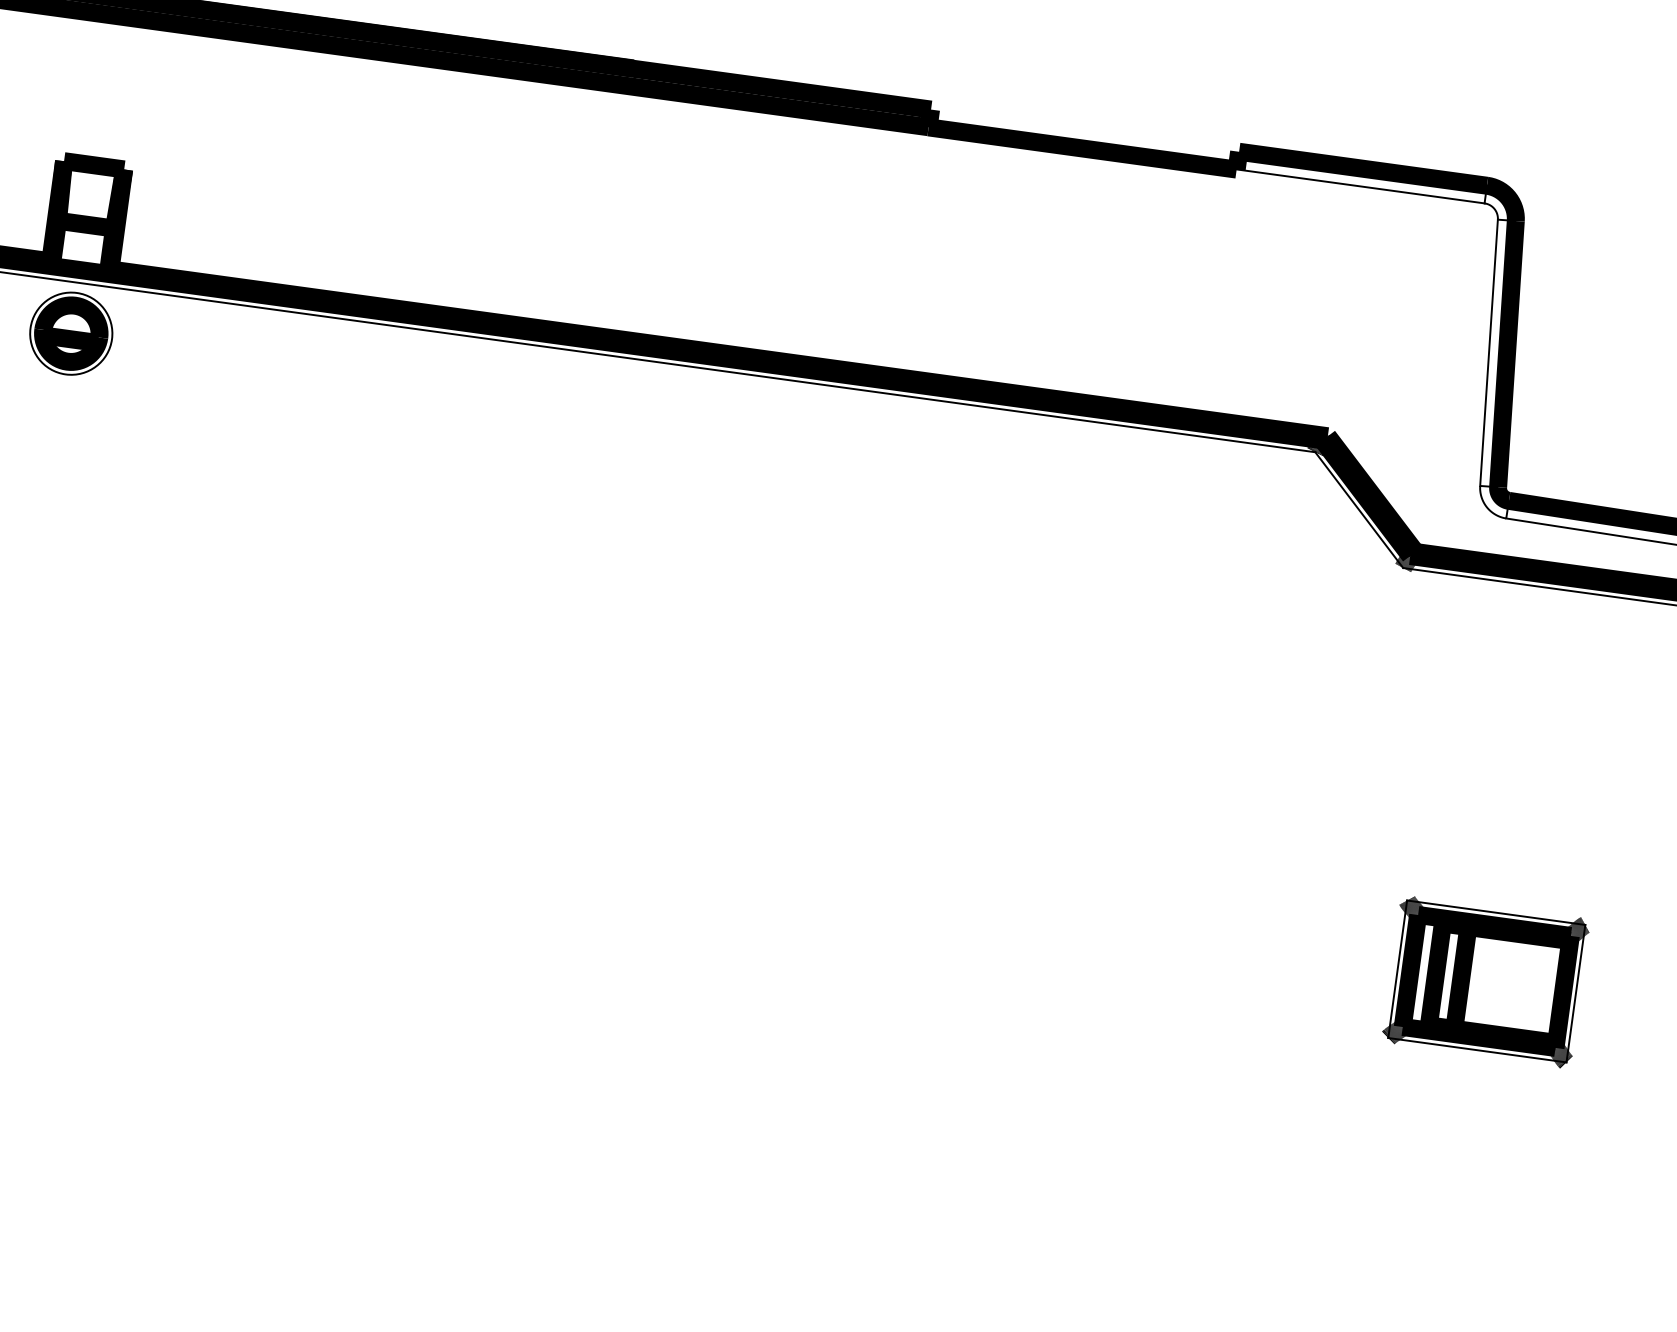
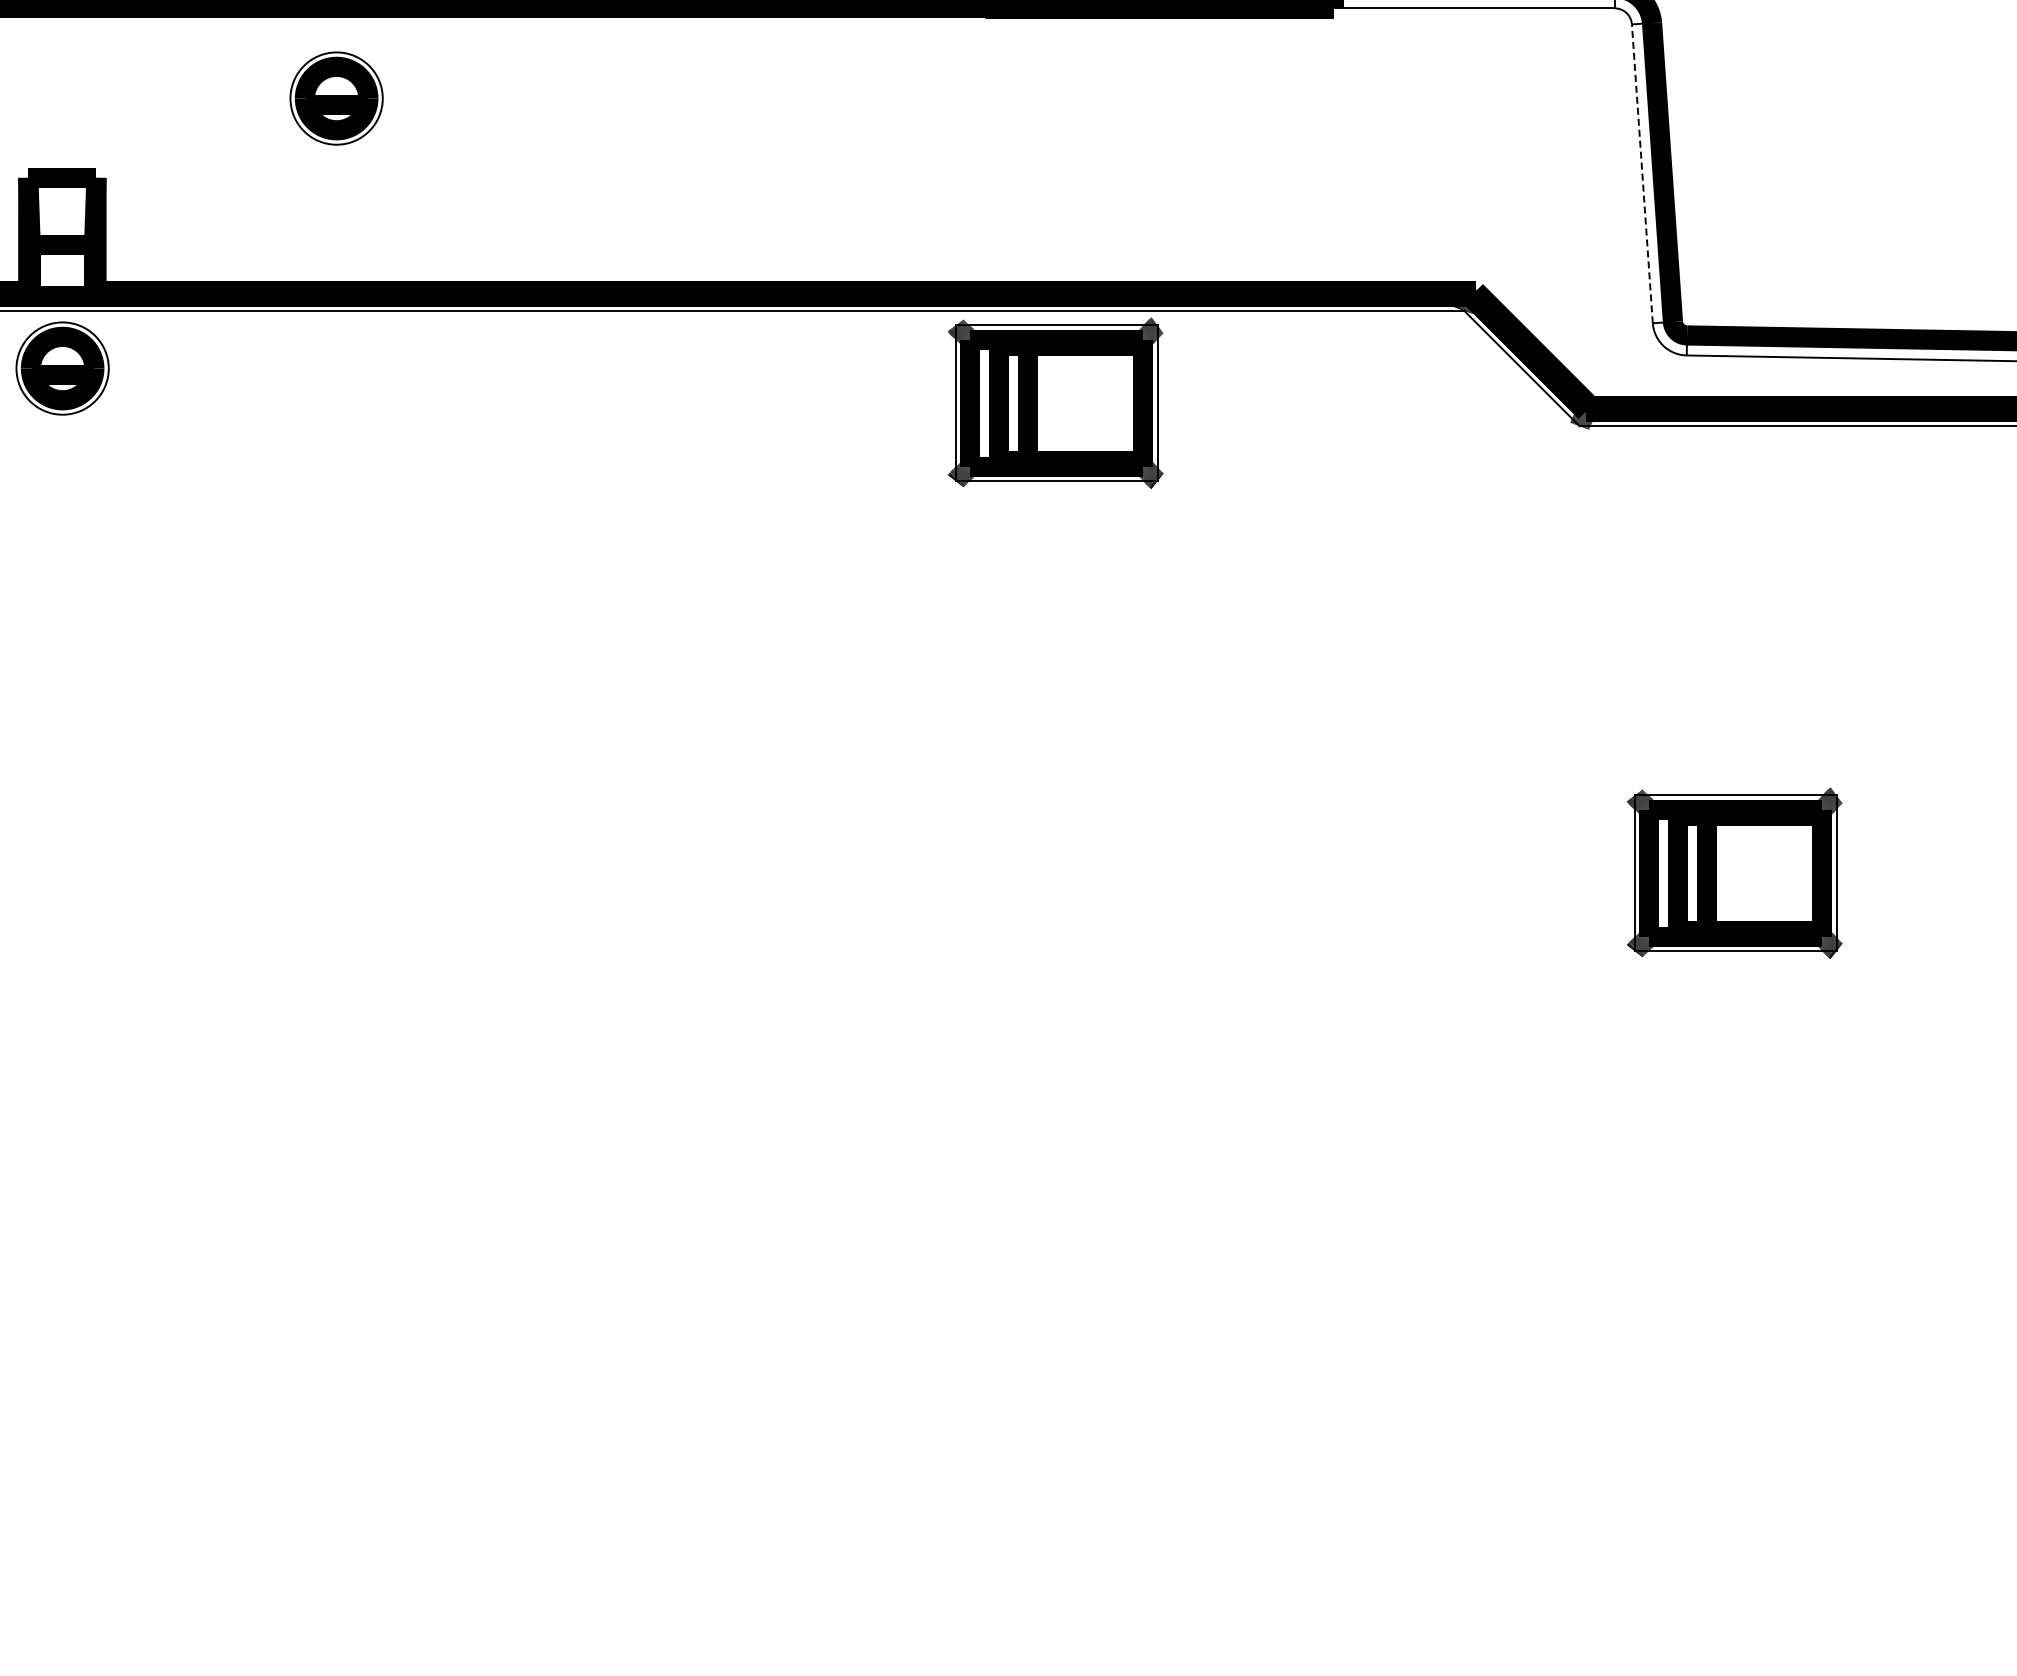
part: (345, 128) -> (336, 98), added
line: (1489, 352) -> (1642, 173), solid -> dashed
part: (943, 483) -> (1055, 402), added

